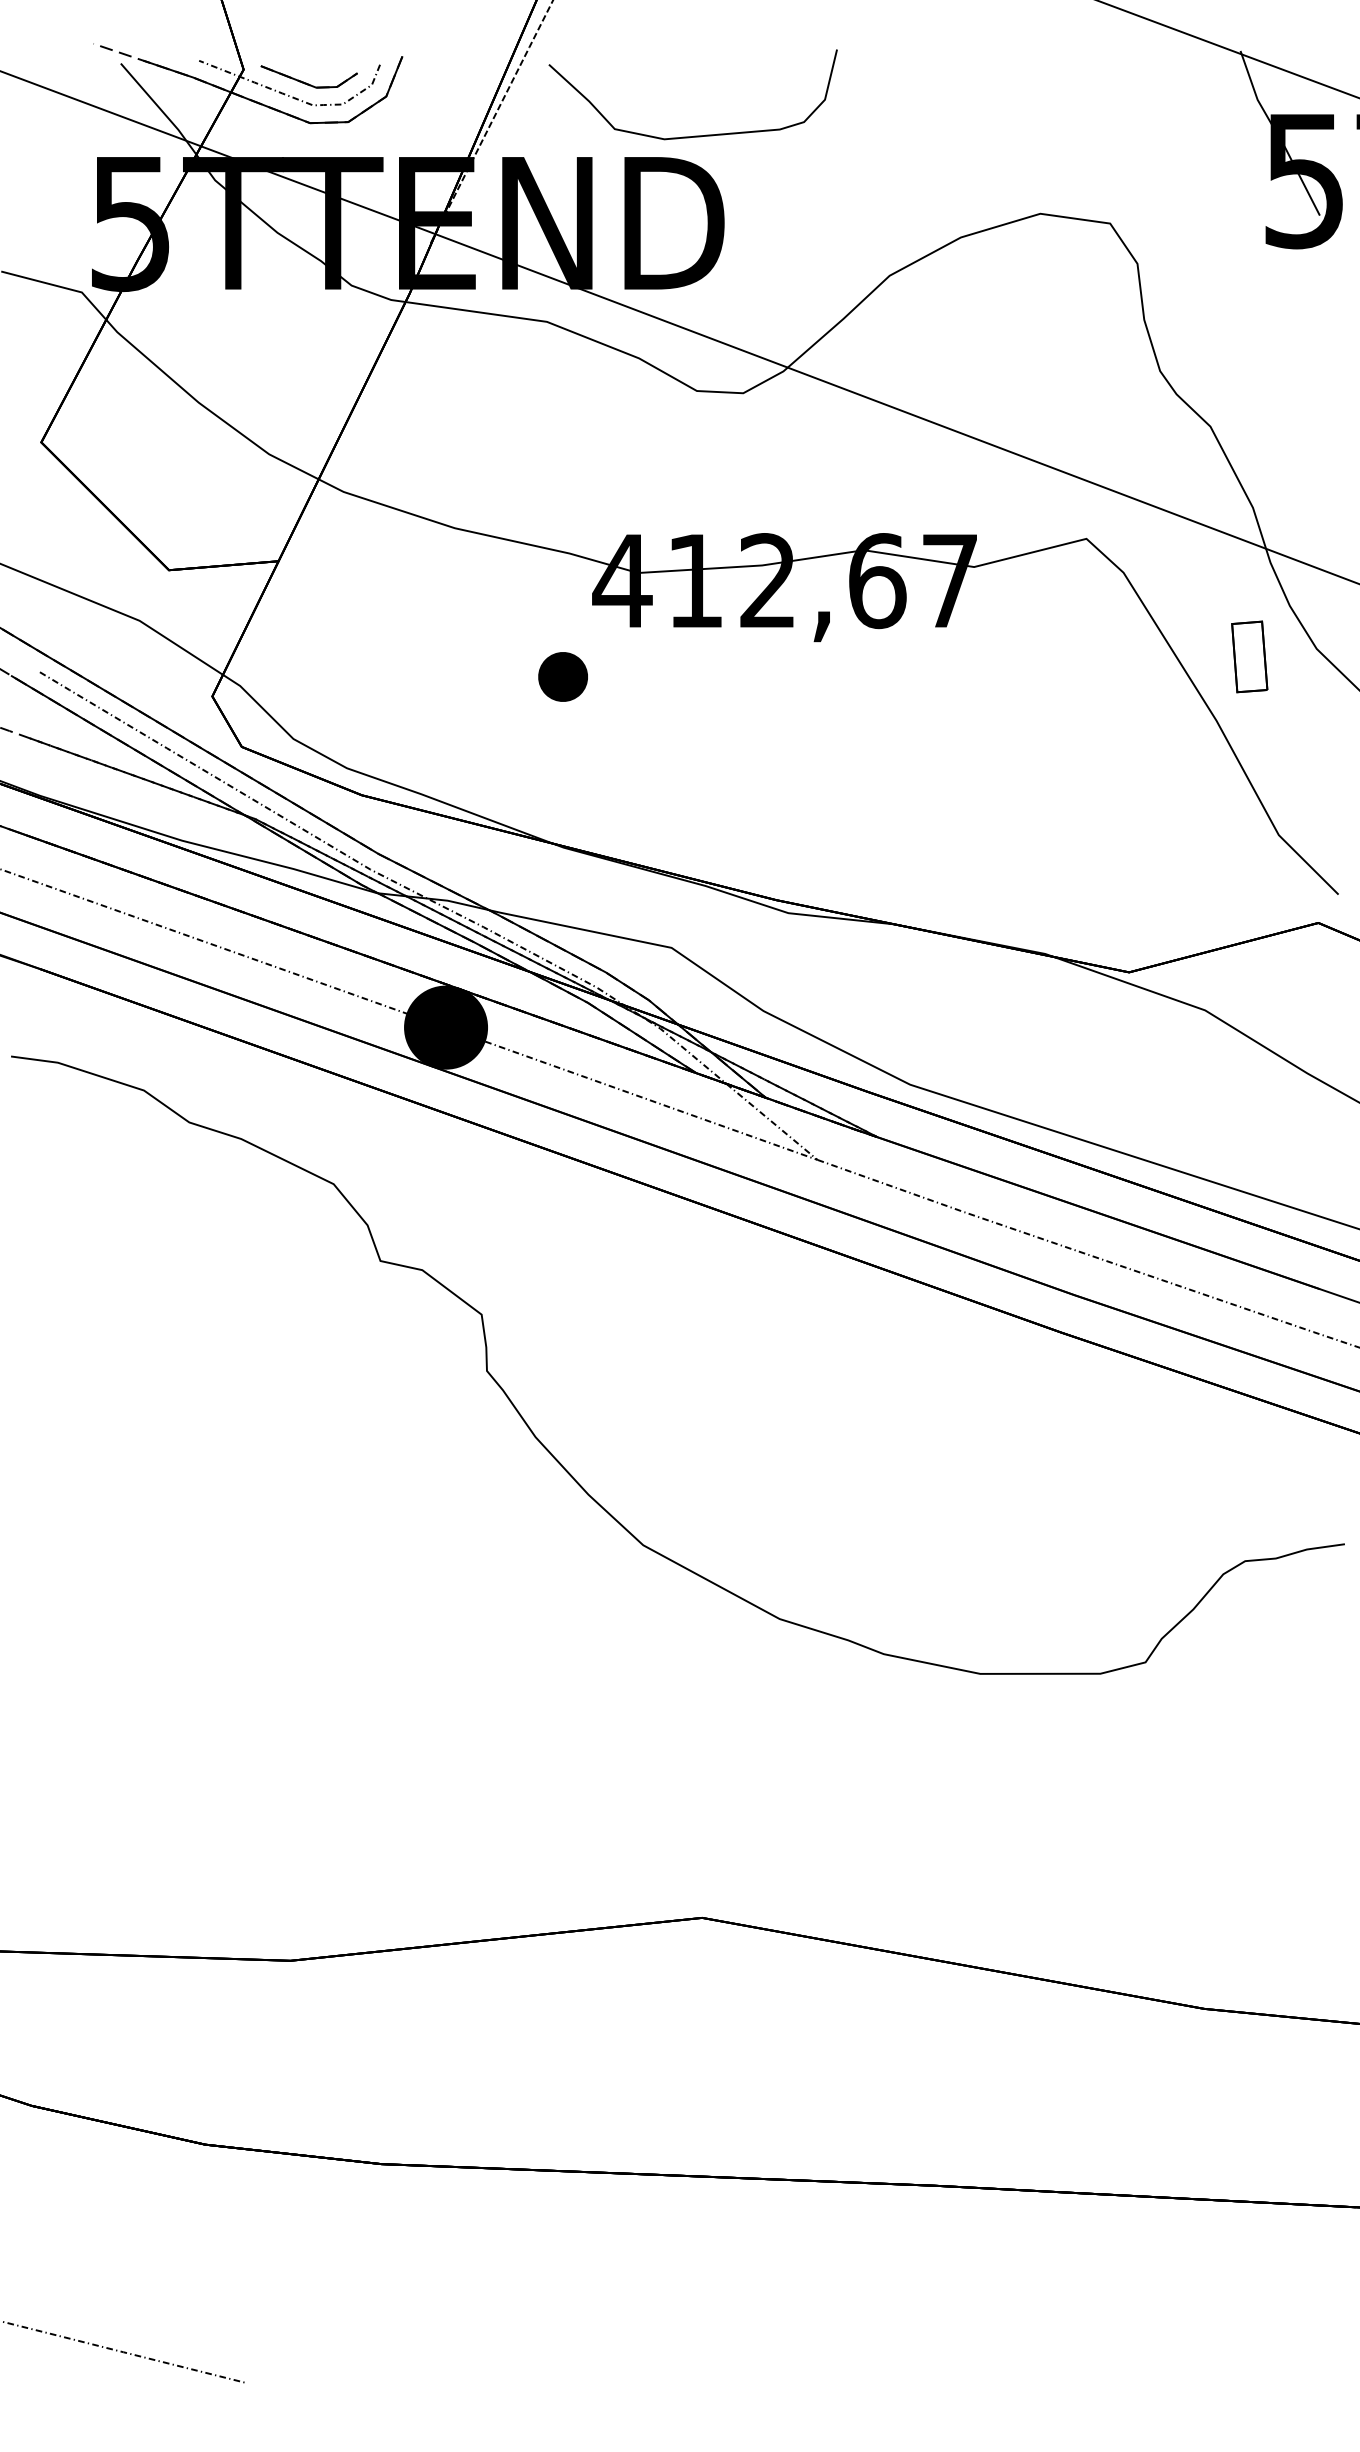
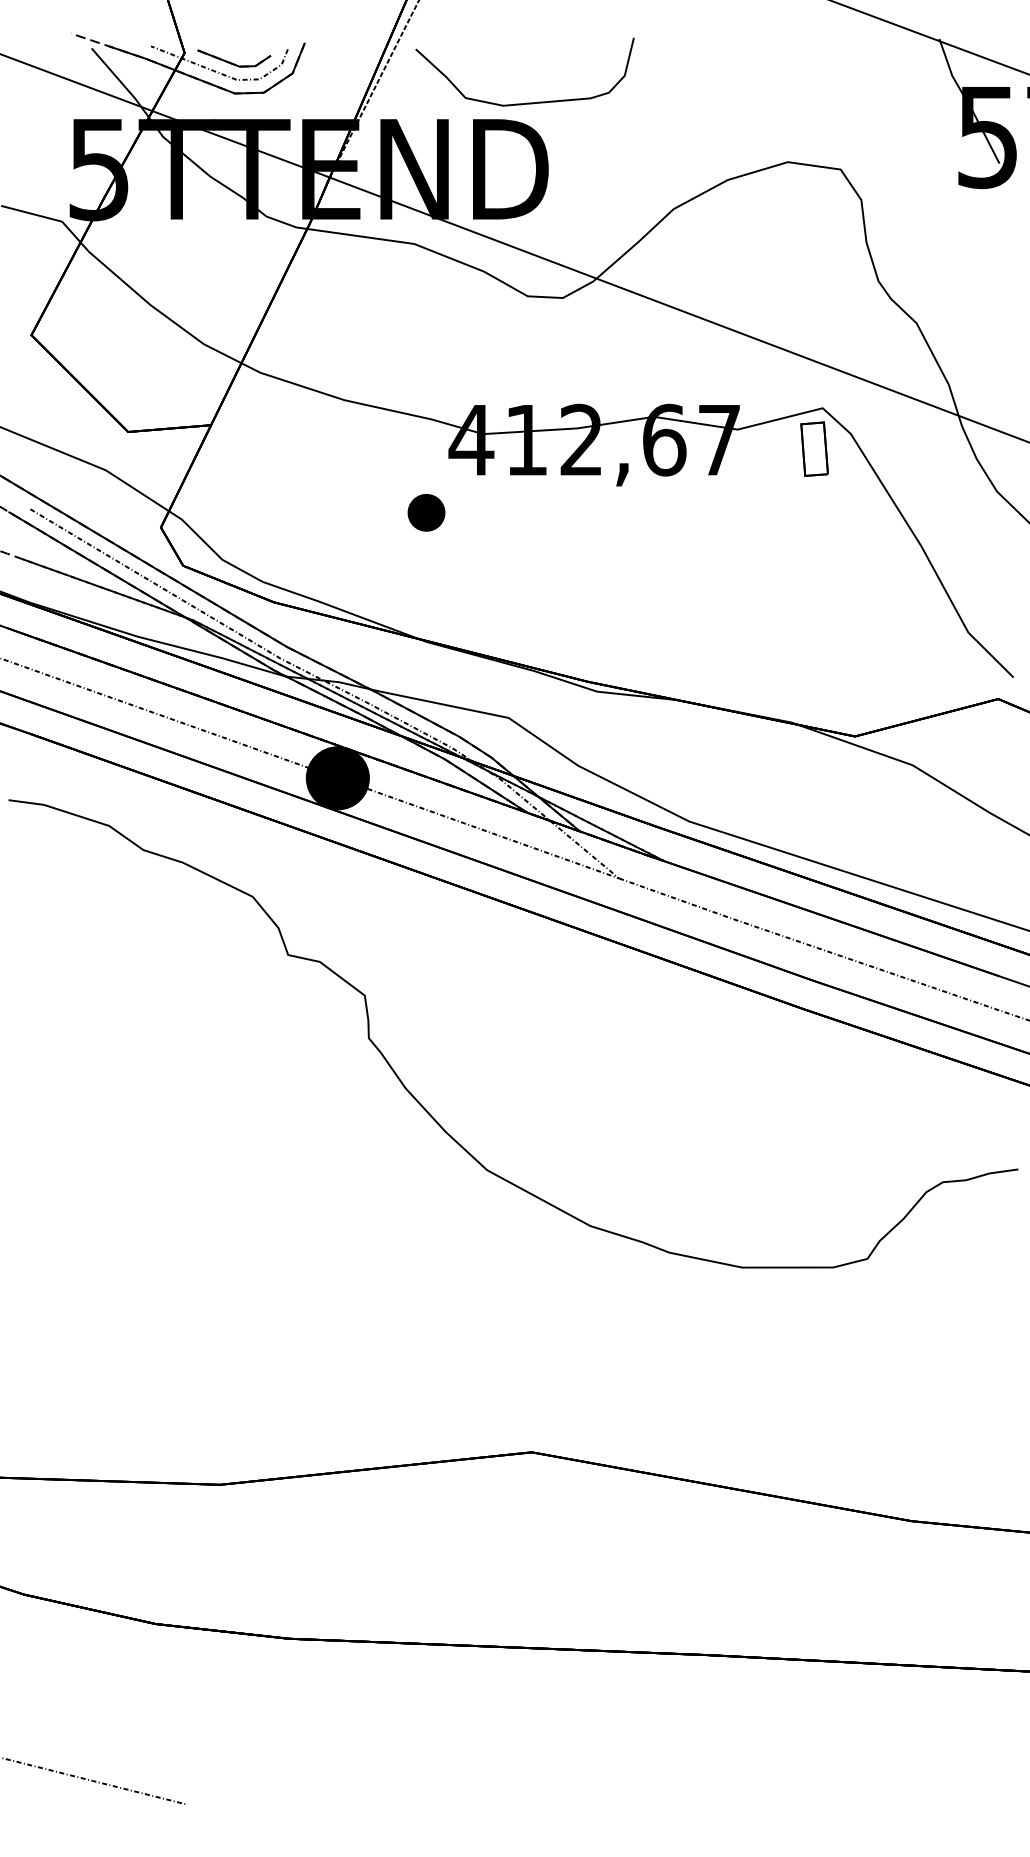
part: (1249, 656) -> (814, 448), moved

